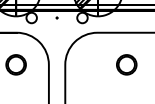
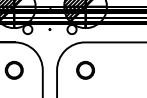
circle: (126, 63) -> (85, 69), moved

